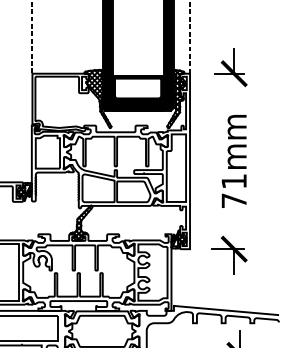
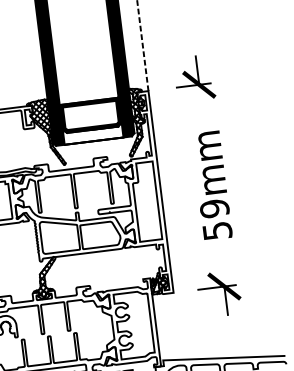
fill: (137, 103) -> (92, 132), removed
text: (233, 191) -> (215, 220), 71mm -> 59mm

